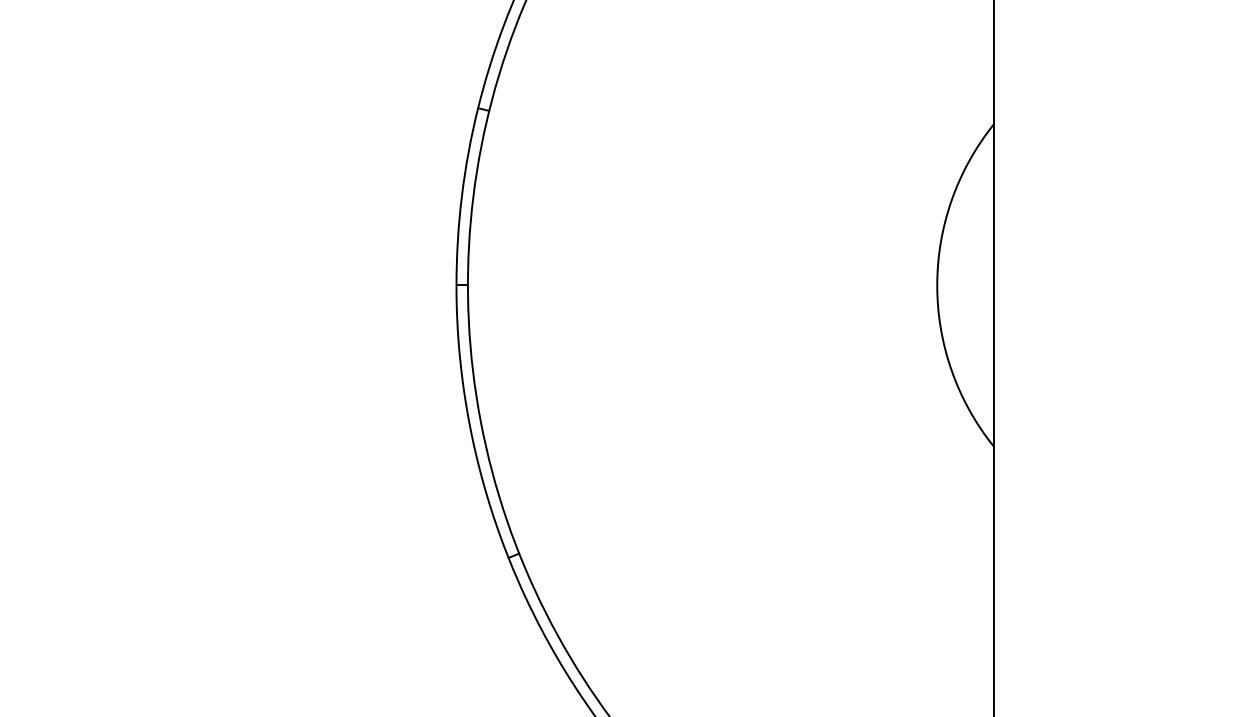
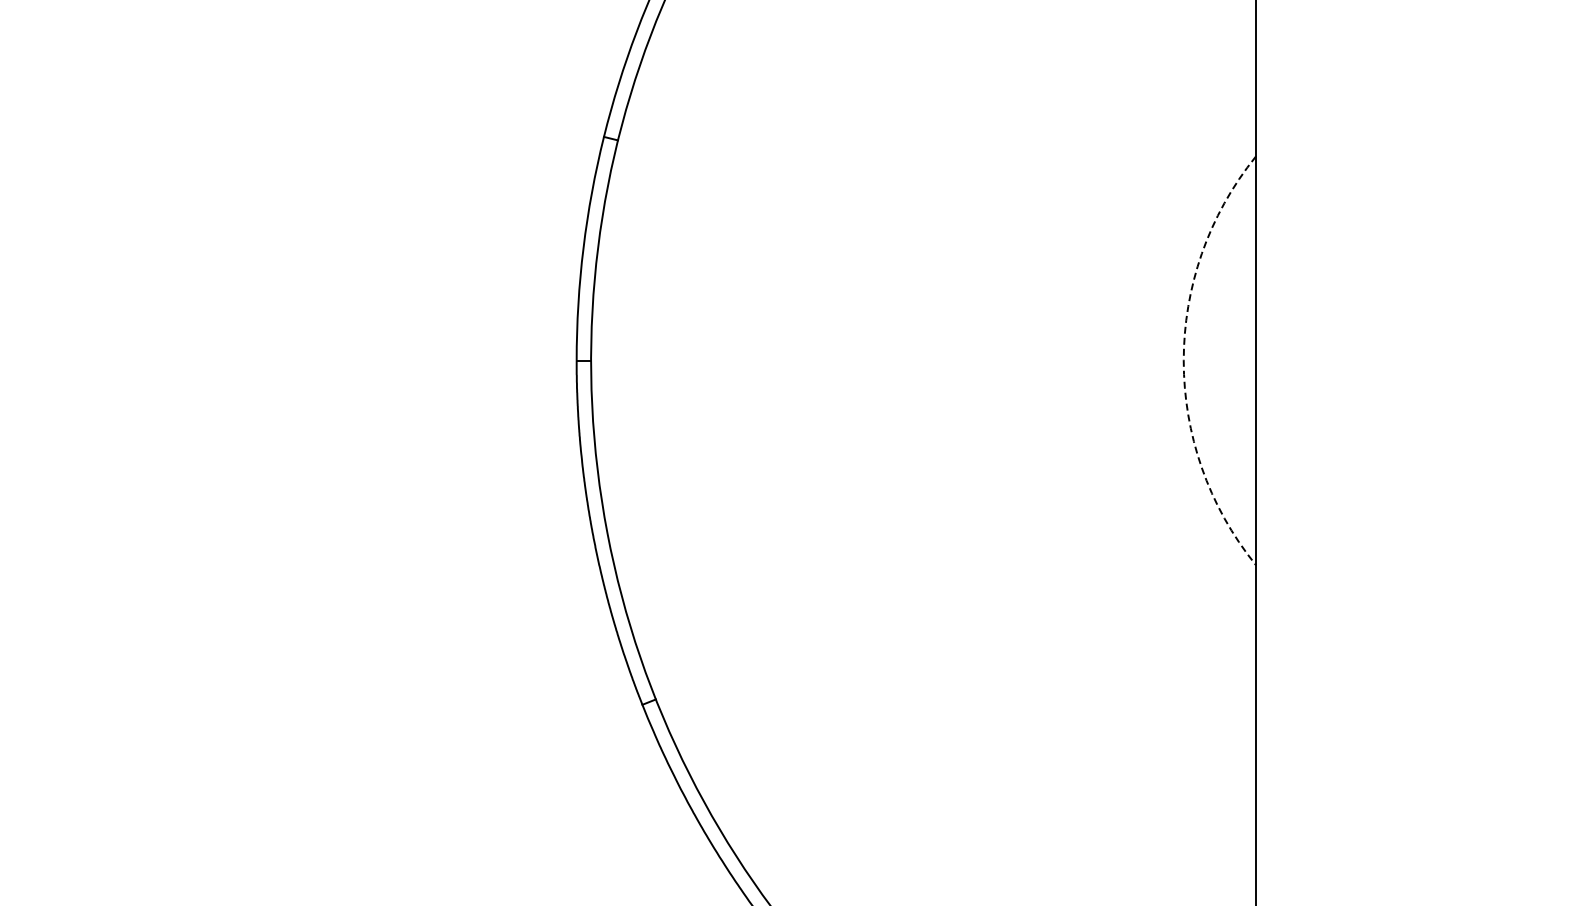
arc: (937, 285) -> (1183, 360), solid -> dashed

